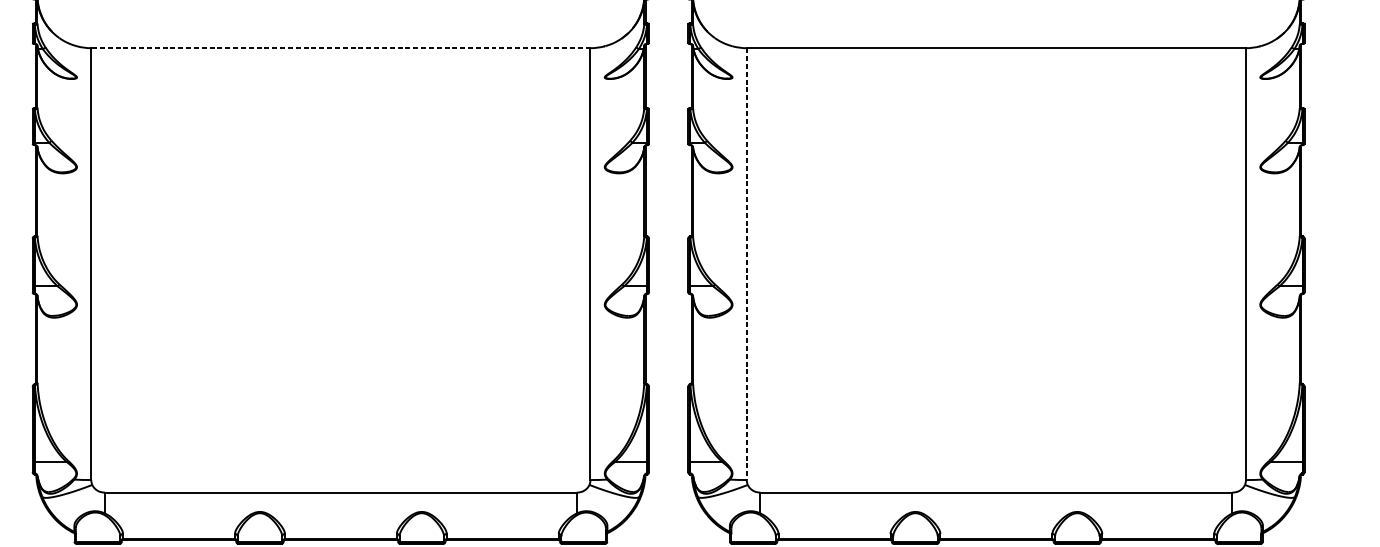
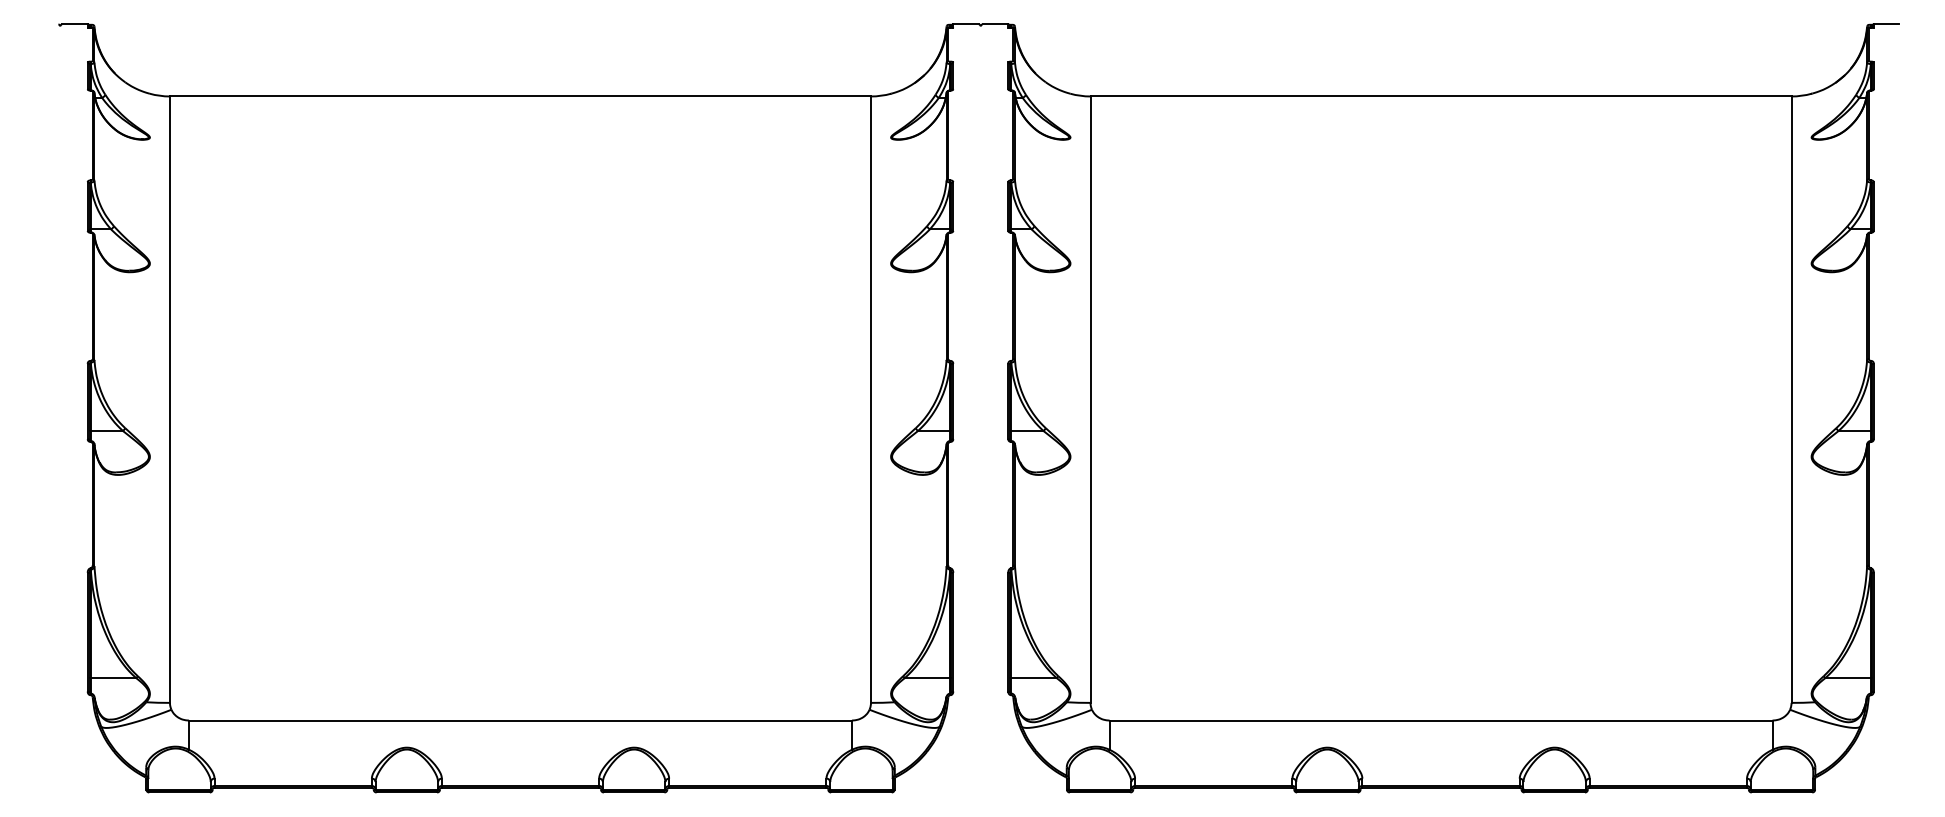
line: (340, 48) -> (520, 96), dashed -> solid
line: (746, 264) -> (1090, 400), dashed -> solid

